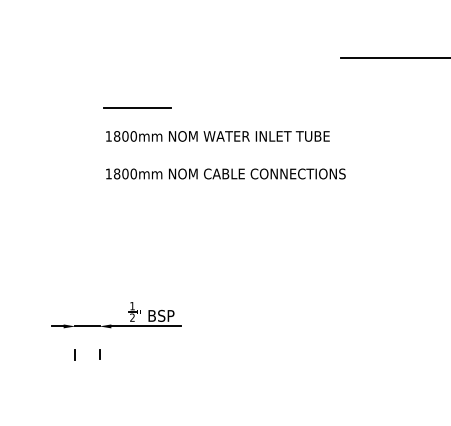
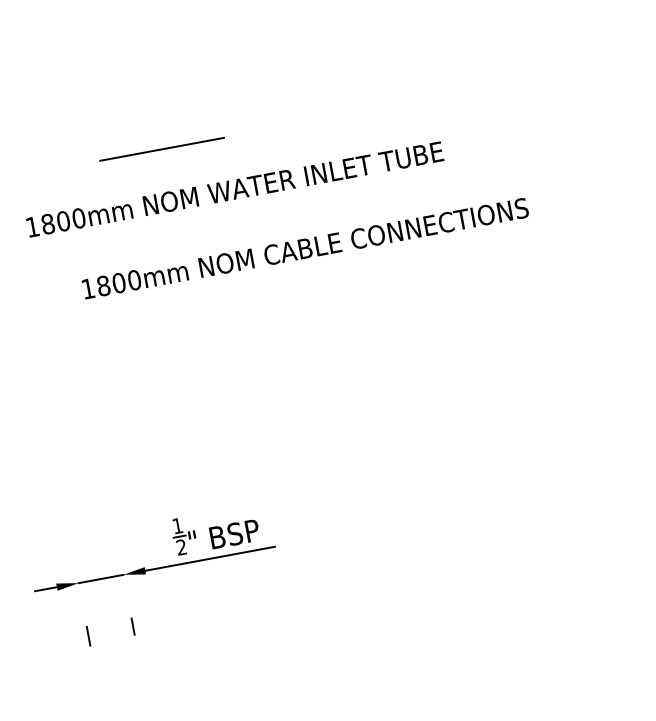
line: (137, 107) -> (161, 147), moved
text: (217, 136) -> (234, 189), moved

